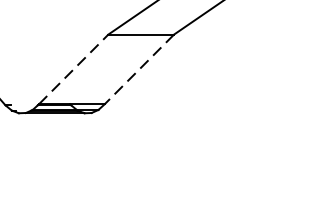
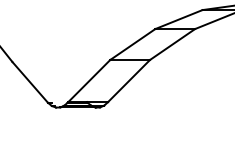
line: (74, 70) -> (89, 81), dashed -> solid
line: (140, 70) -> (129, 81), dashed -> solid

